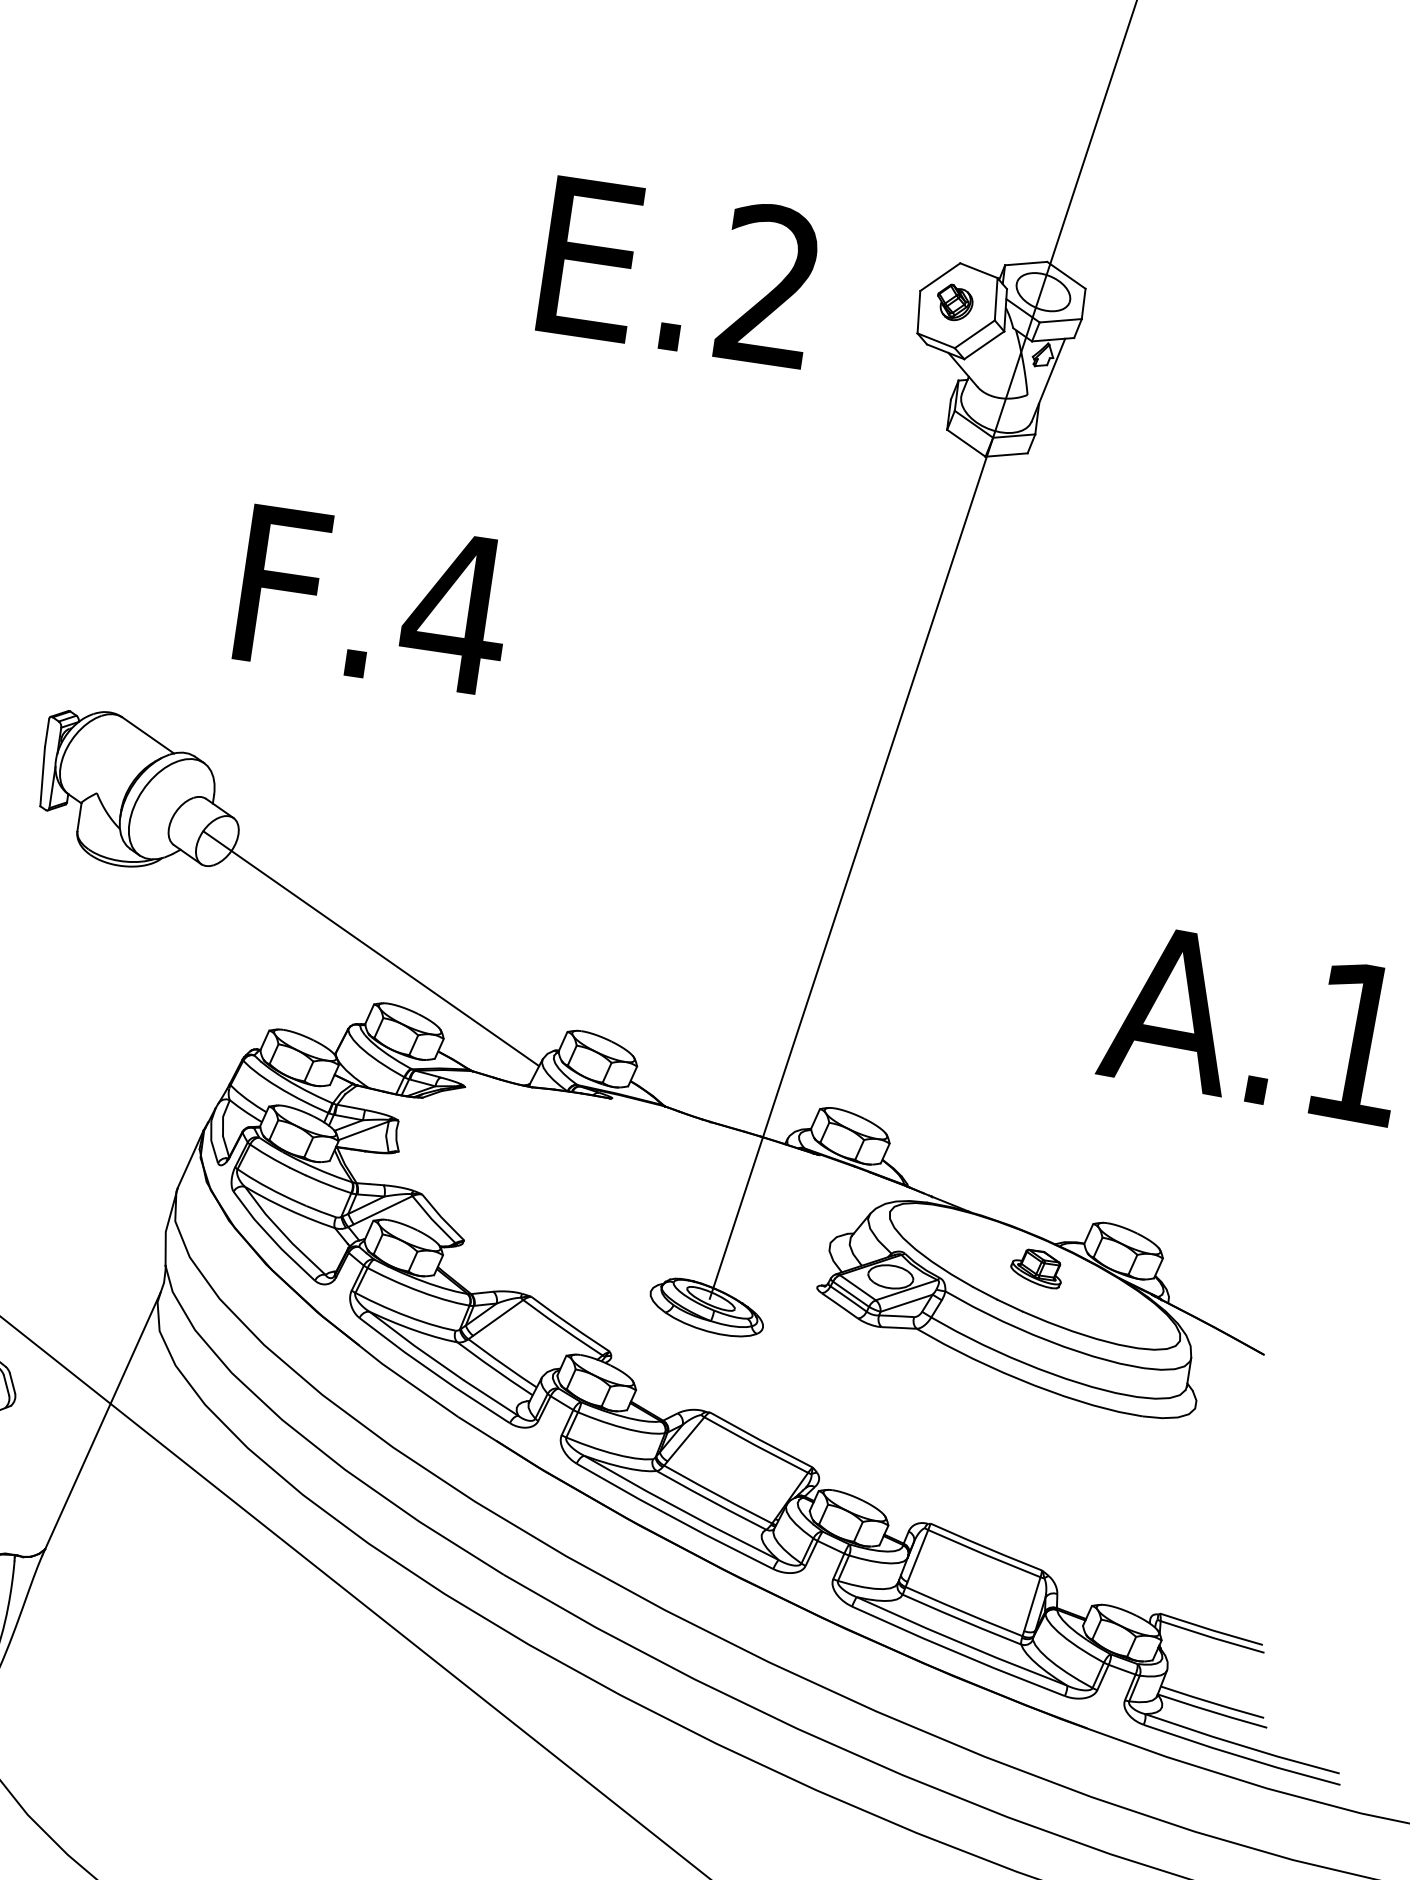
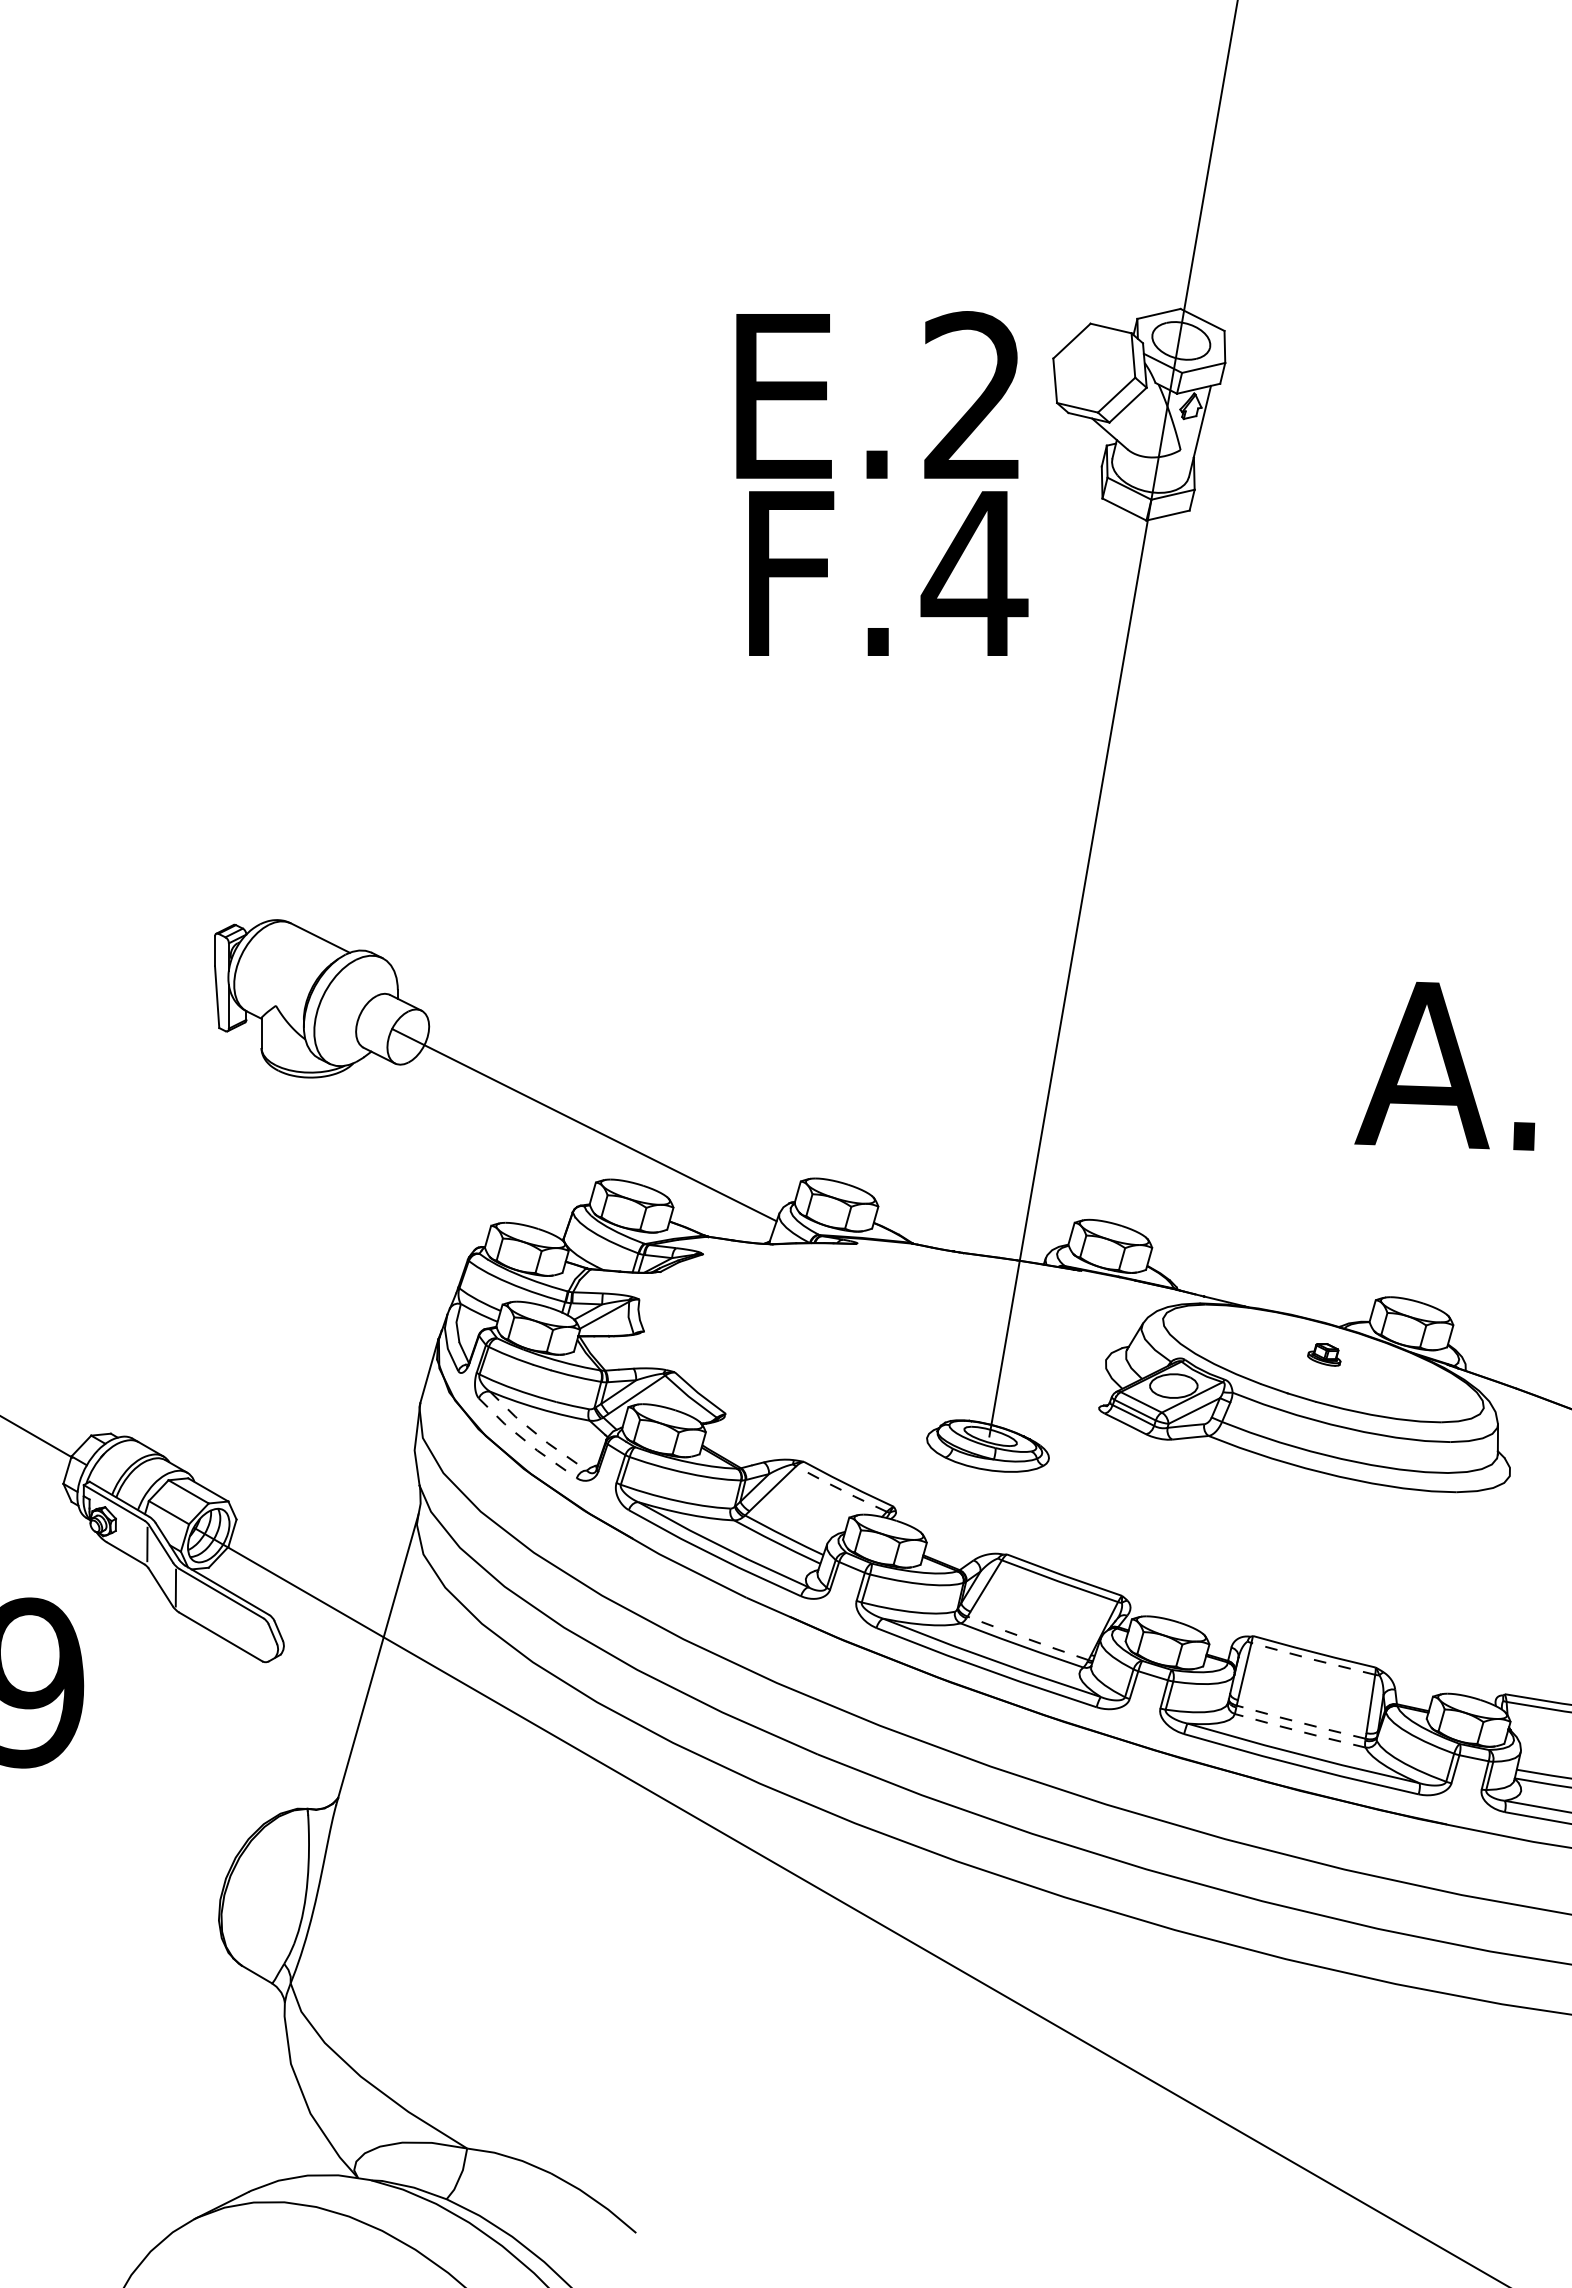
text: (679, 270) -> (877, 394), moved
part: (954, 302) -> (1090, 365), removed
text: (374, 600) -> (888, 573), moved
line: (283, 1232) -> (536, 1433), solid -> dashed
line: (271, 1238) -> (525, 1441), solid -> dashed
part: (1037, 1268) -> (1324, 1354), size x0.6
line: (562, 1328) -> (840, 1489), solid -> dashed
line: (717, 1494) -> (1027, 1638), solid -> dashed
line: (984, 1554) -> (1313, 1659), solid -> dashed
line: (963, 1611) -> (1300, 1722), solid -> dashed
line: (961, 1620) -> (1299, 1731), solid -> dashed

